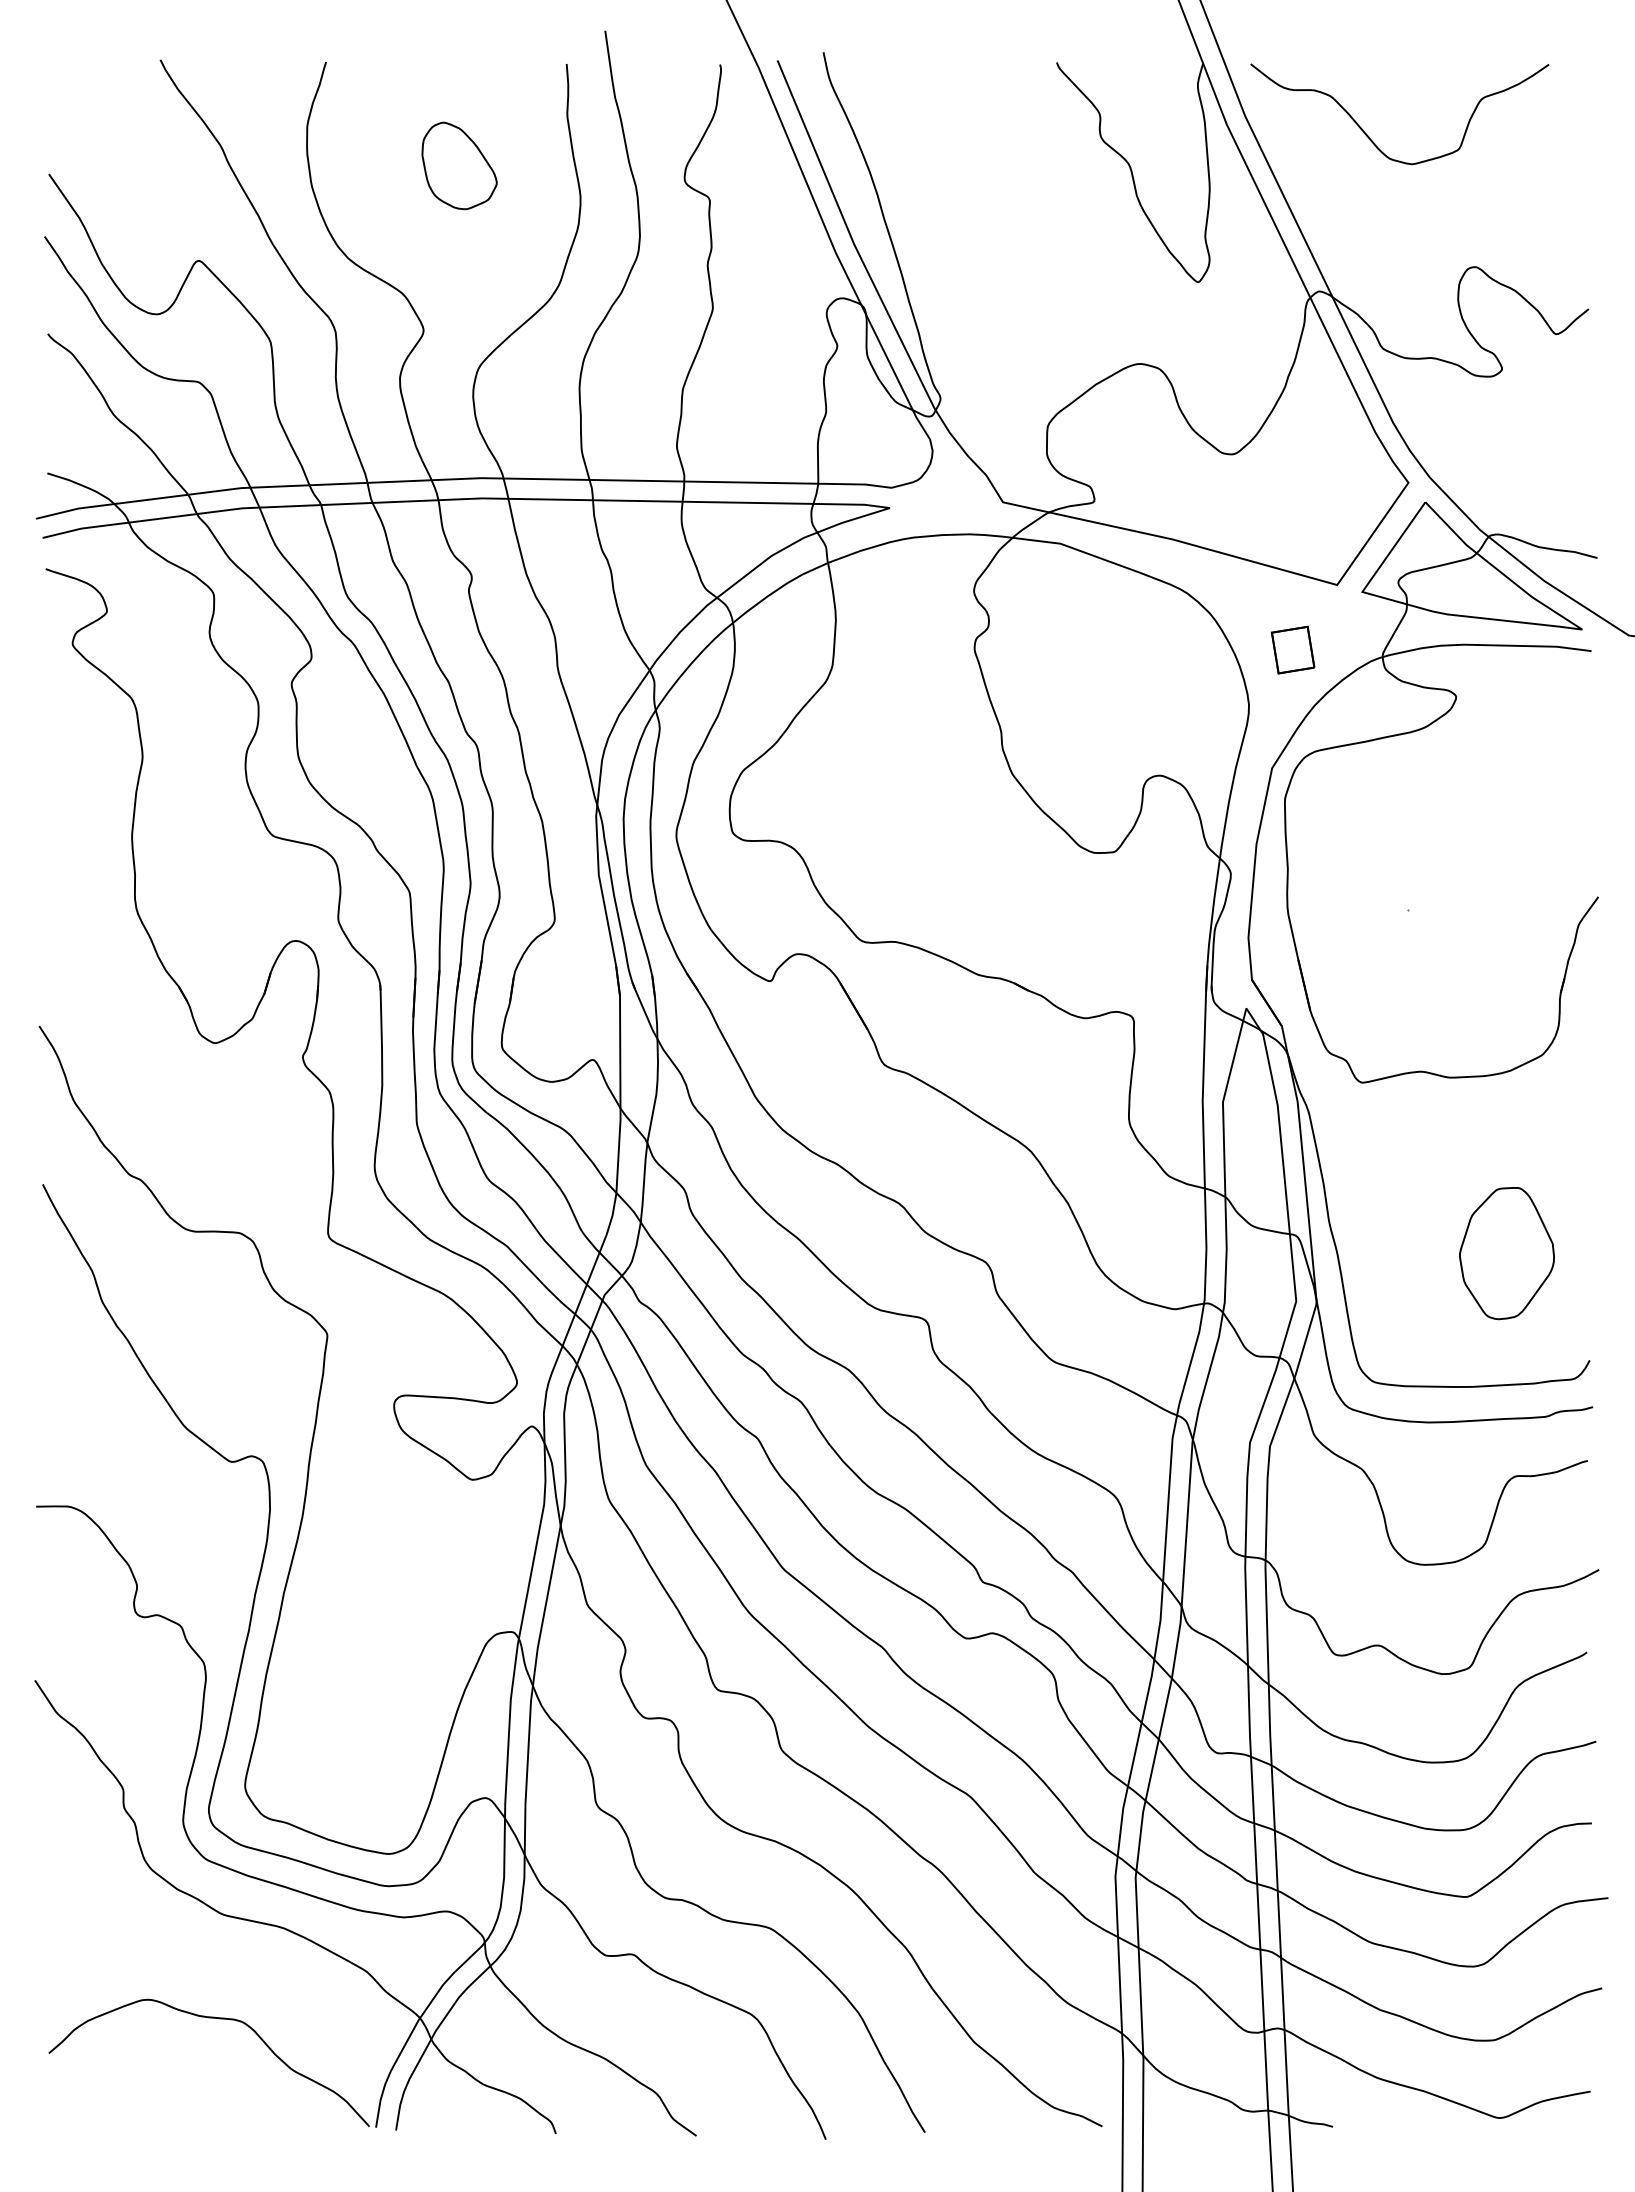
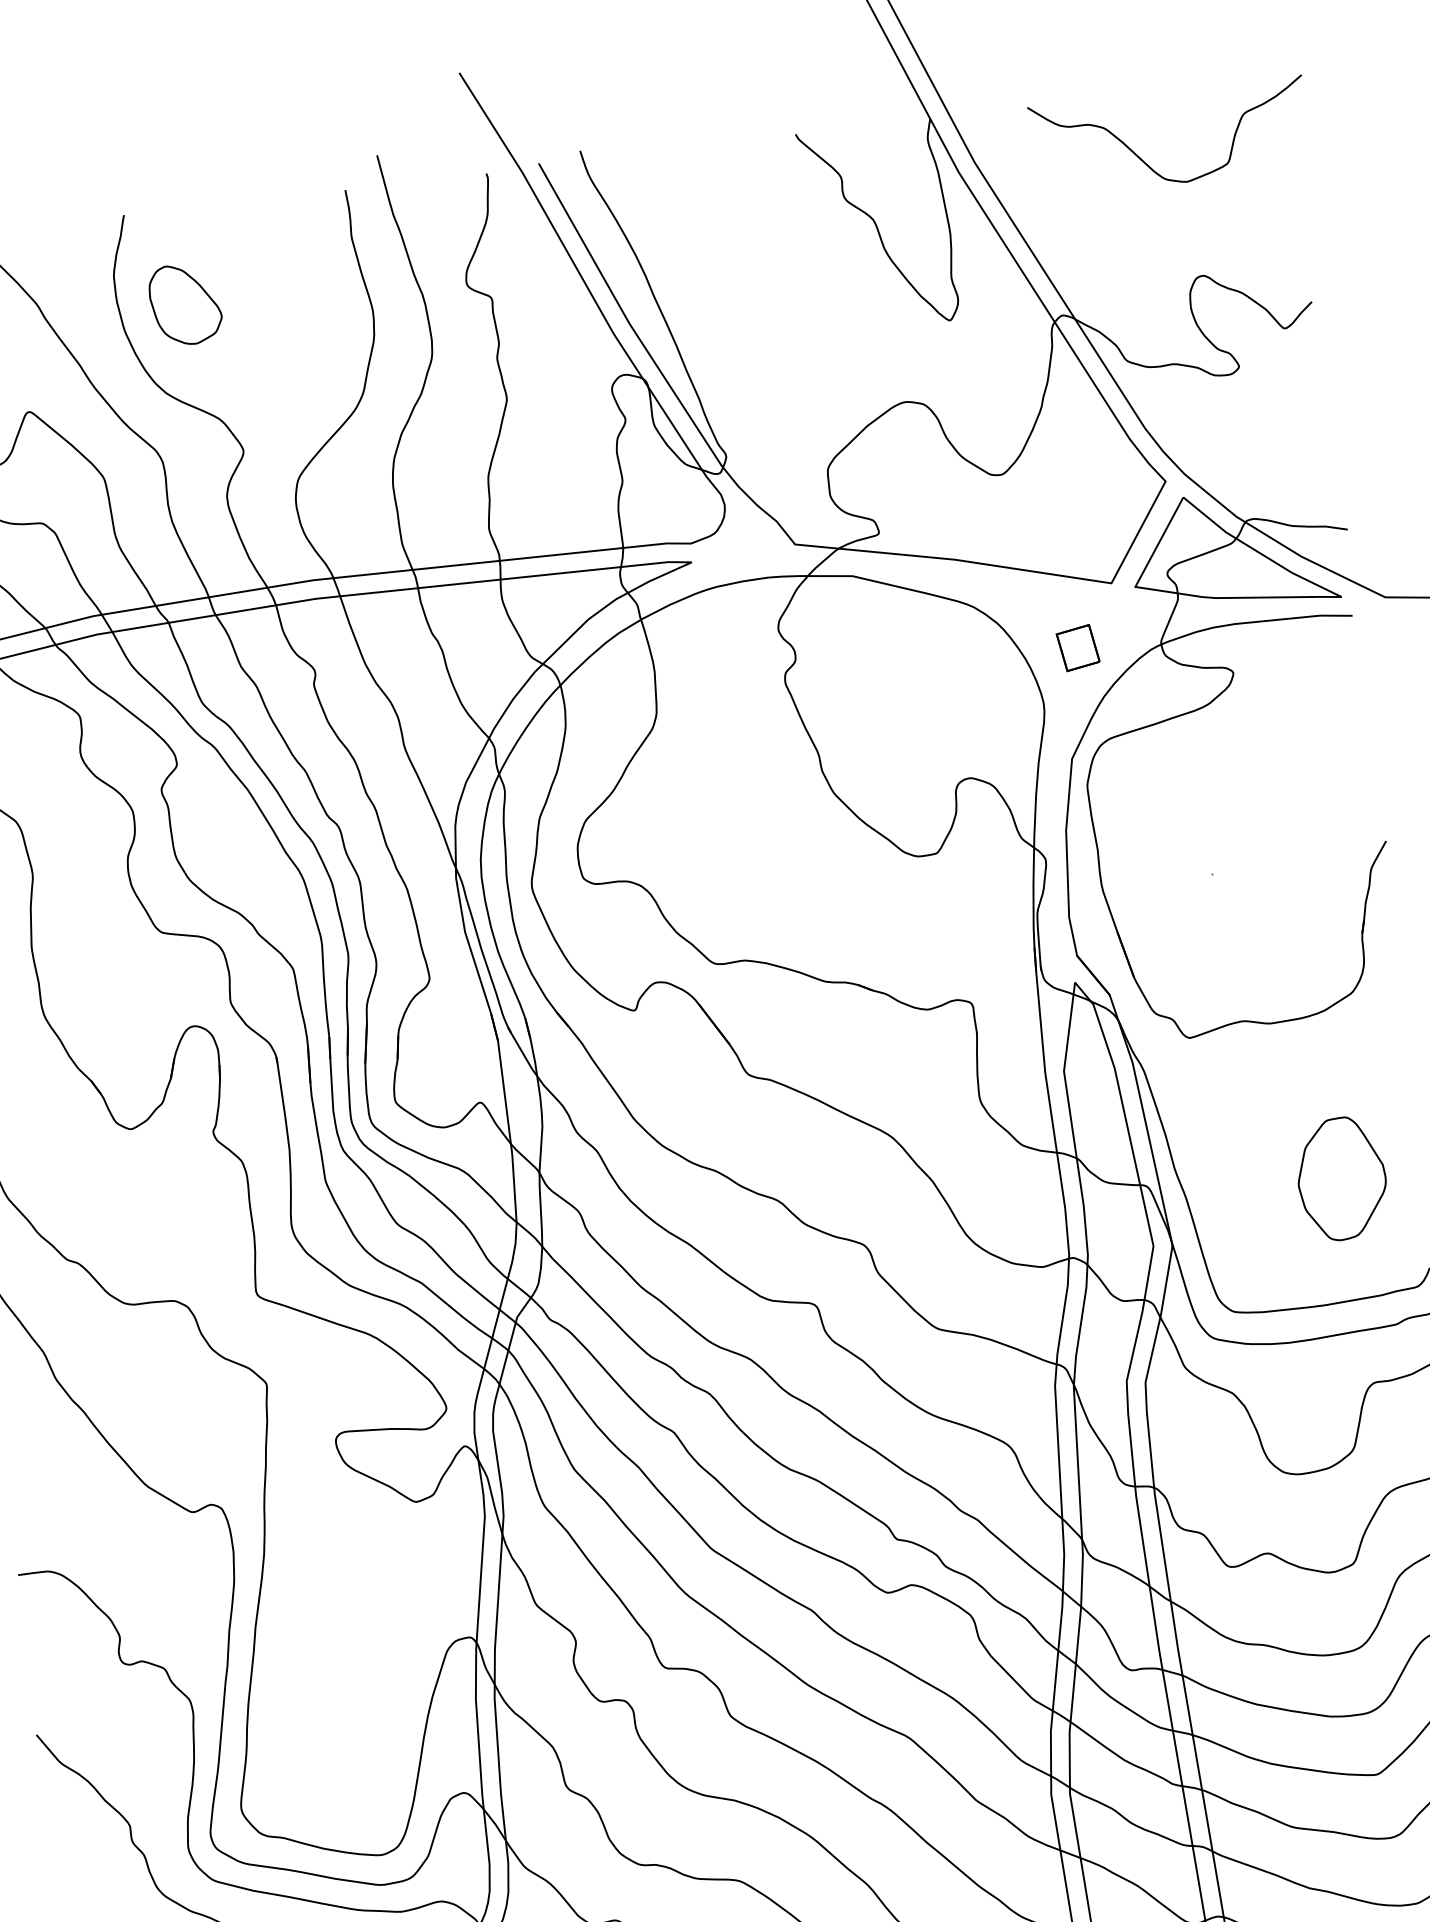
curve: (1369, 136) -> (1144, 161), moved
part: (459, 165) -> (185, 304), moved

